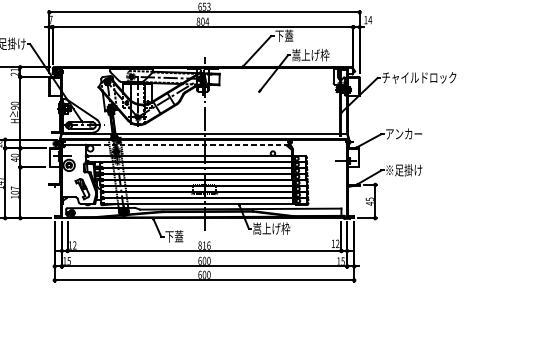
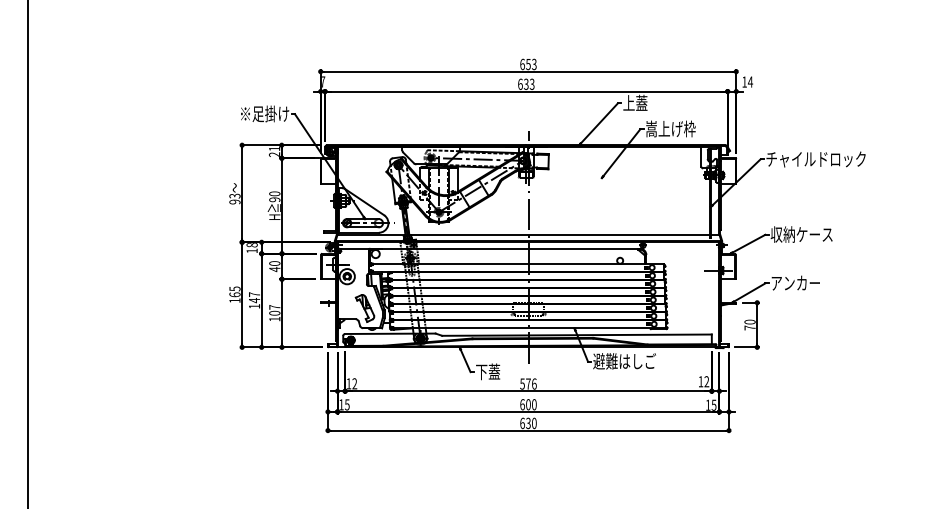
text: (203, 21) -> (526, 83), 804 -> 633
text: (279, 36) -> (628, 103), 下蓋 -> 上蓋
text: (408, 133) -> (801, 234), アンカー -> 収納ケース
line: (186, 144) -> (504, 248), dashed -> solid
text: (403, 169) -> (795, 282), ※足掛け -> アンカー
text: (369, 201) -> (749, 324), 45 -> 70
text: (276, 228) -> (624, 361), 嵩上げ枠 -> 避難はしご
text: (202, 245) -> (525, 383), 816 -> 576
text: (204, 275) -> (528, 423), 600 -> 630

